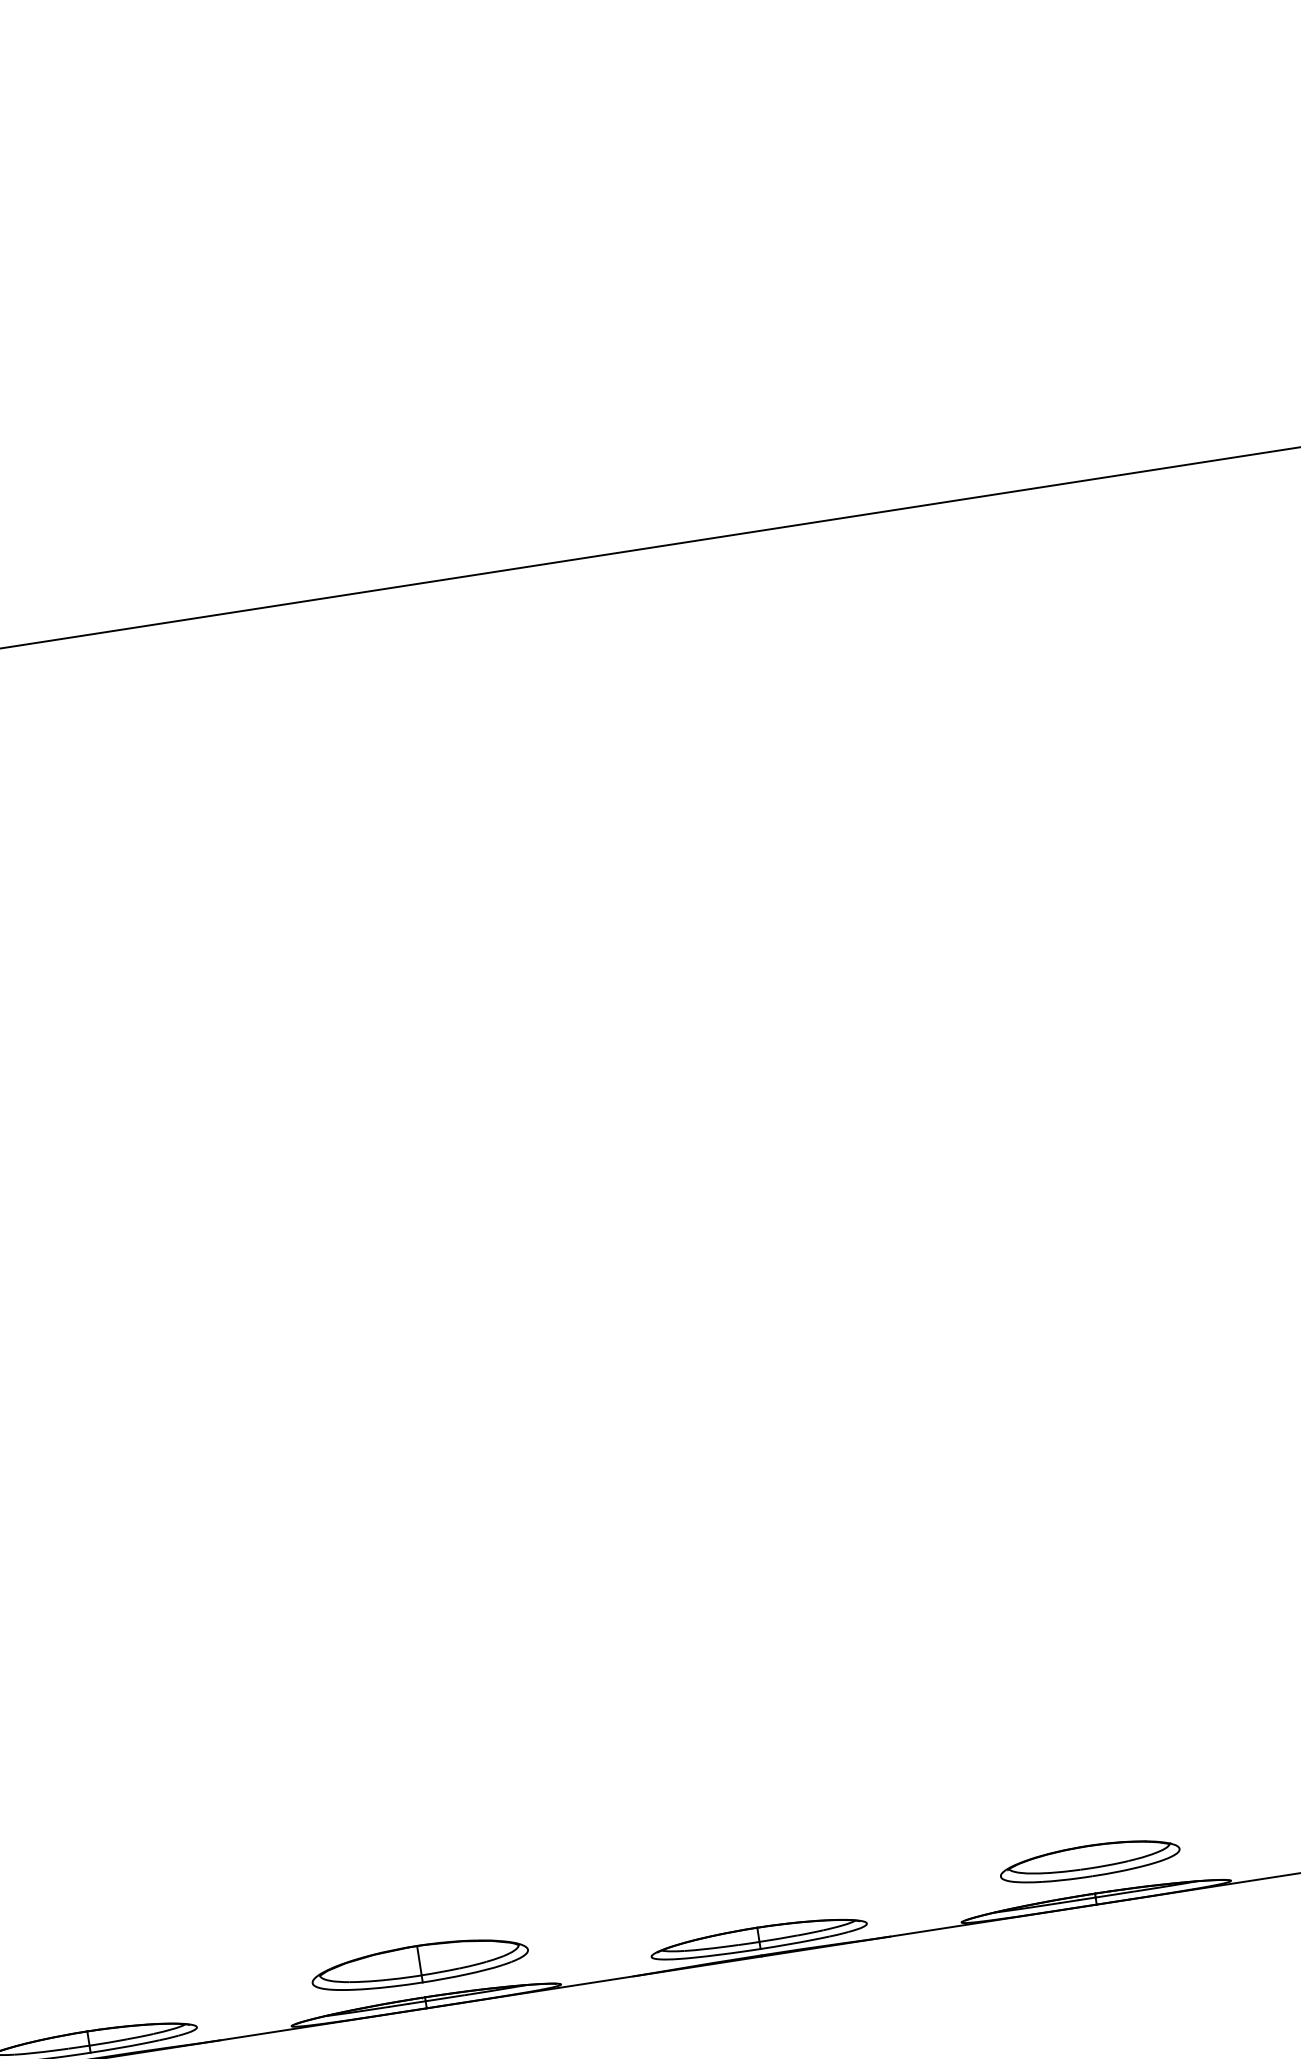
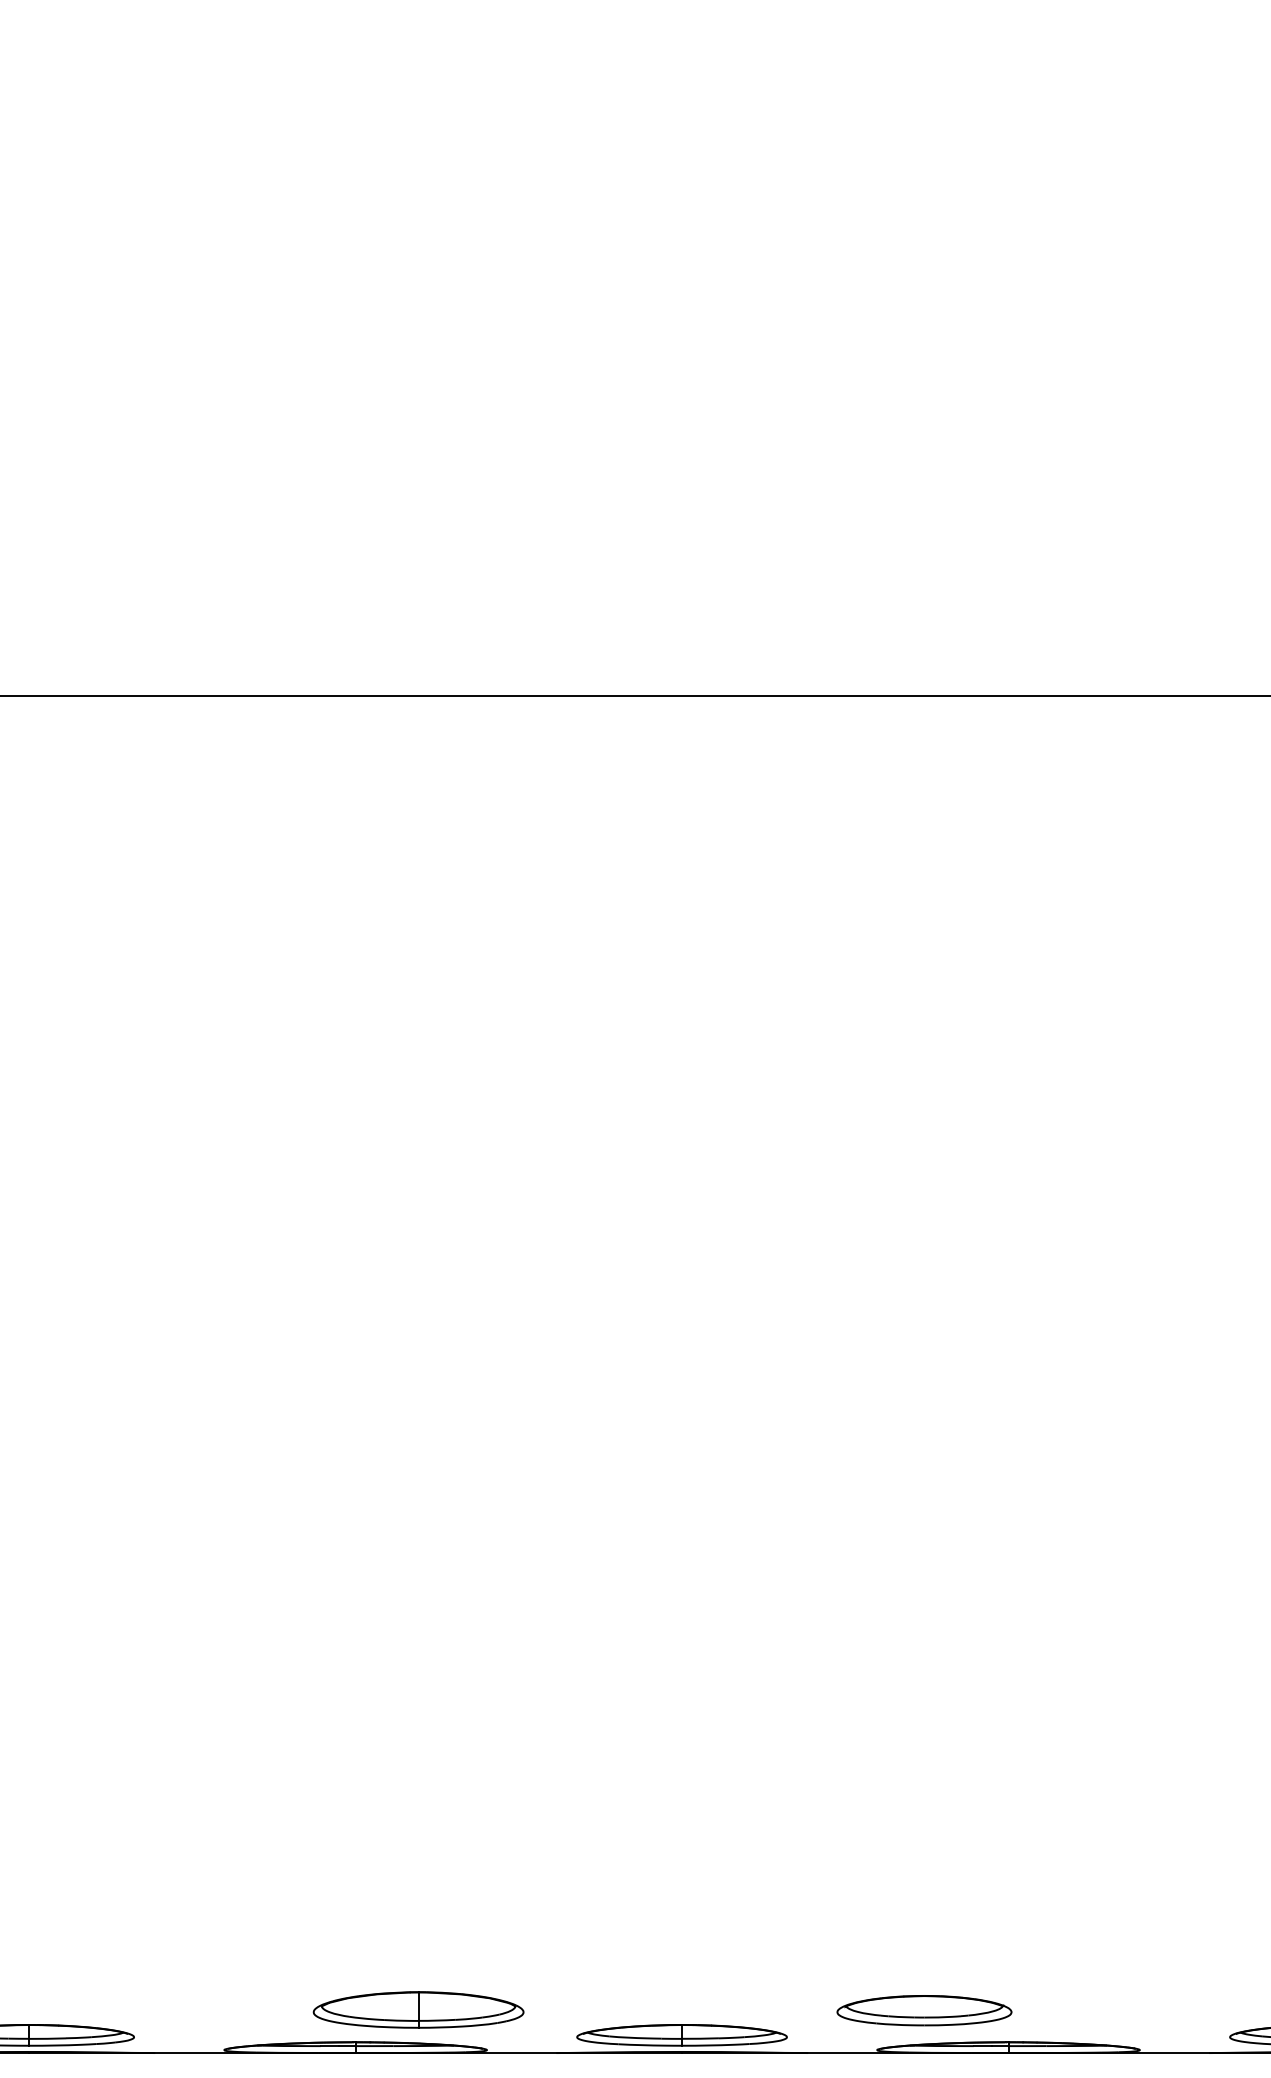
part: (1089, 1860) -> (924, 2010), moved
part: (419, 1963) -> (418, 2009), moved

